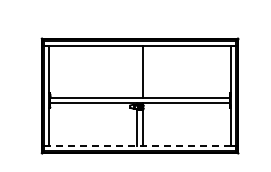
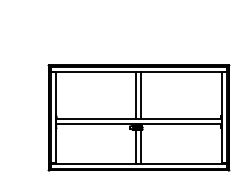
line: (137, 71) -> (136, 95), added
line: (140, 145) -> (139, 163), dashed -> solid

